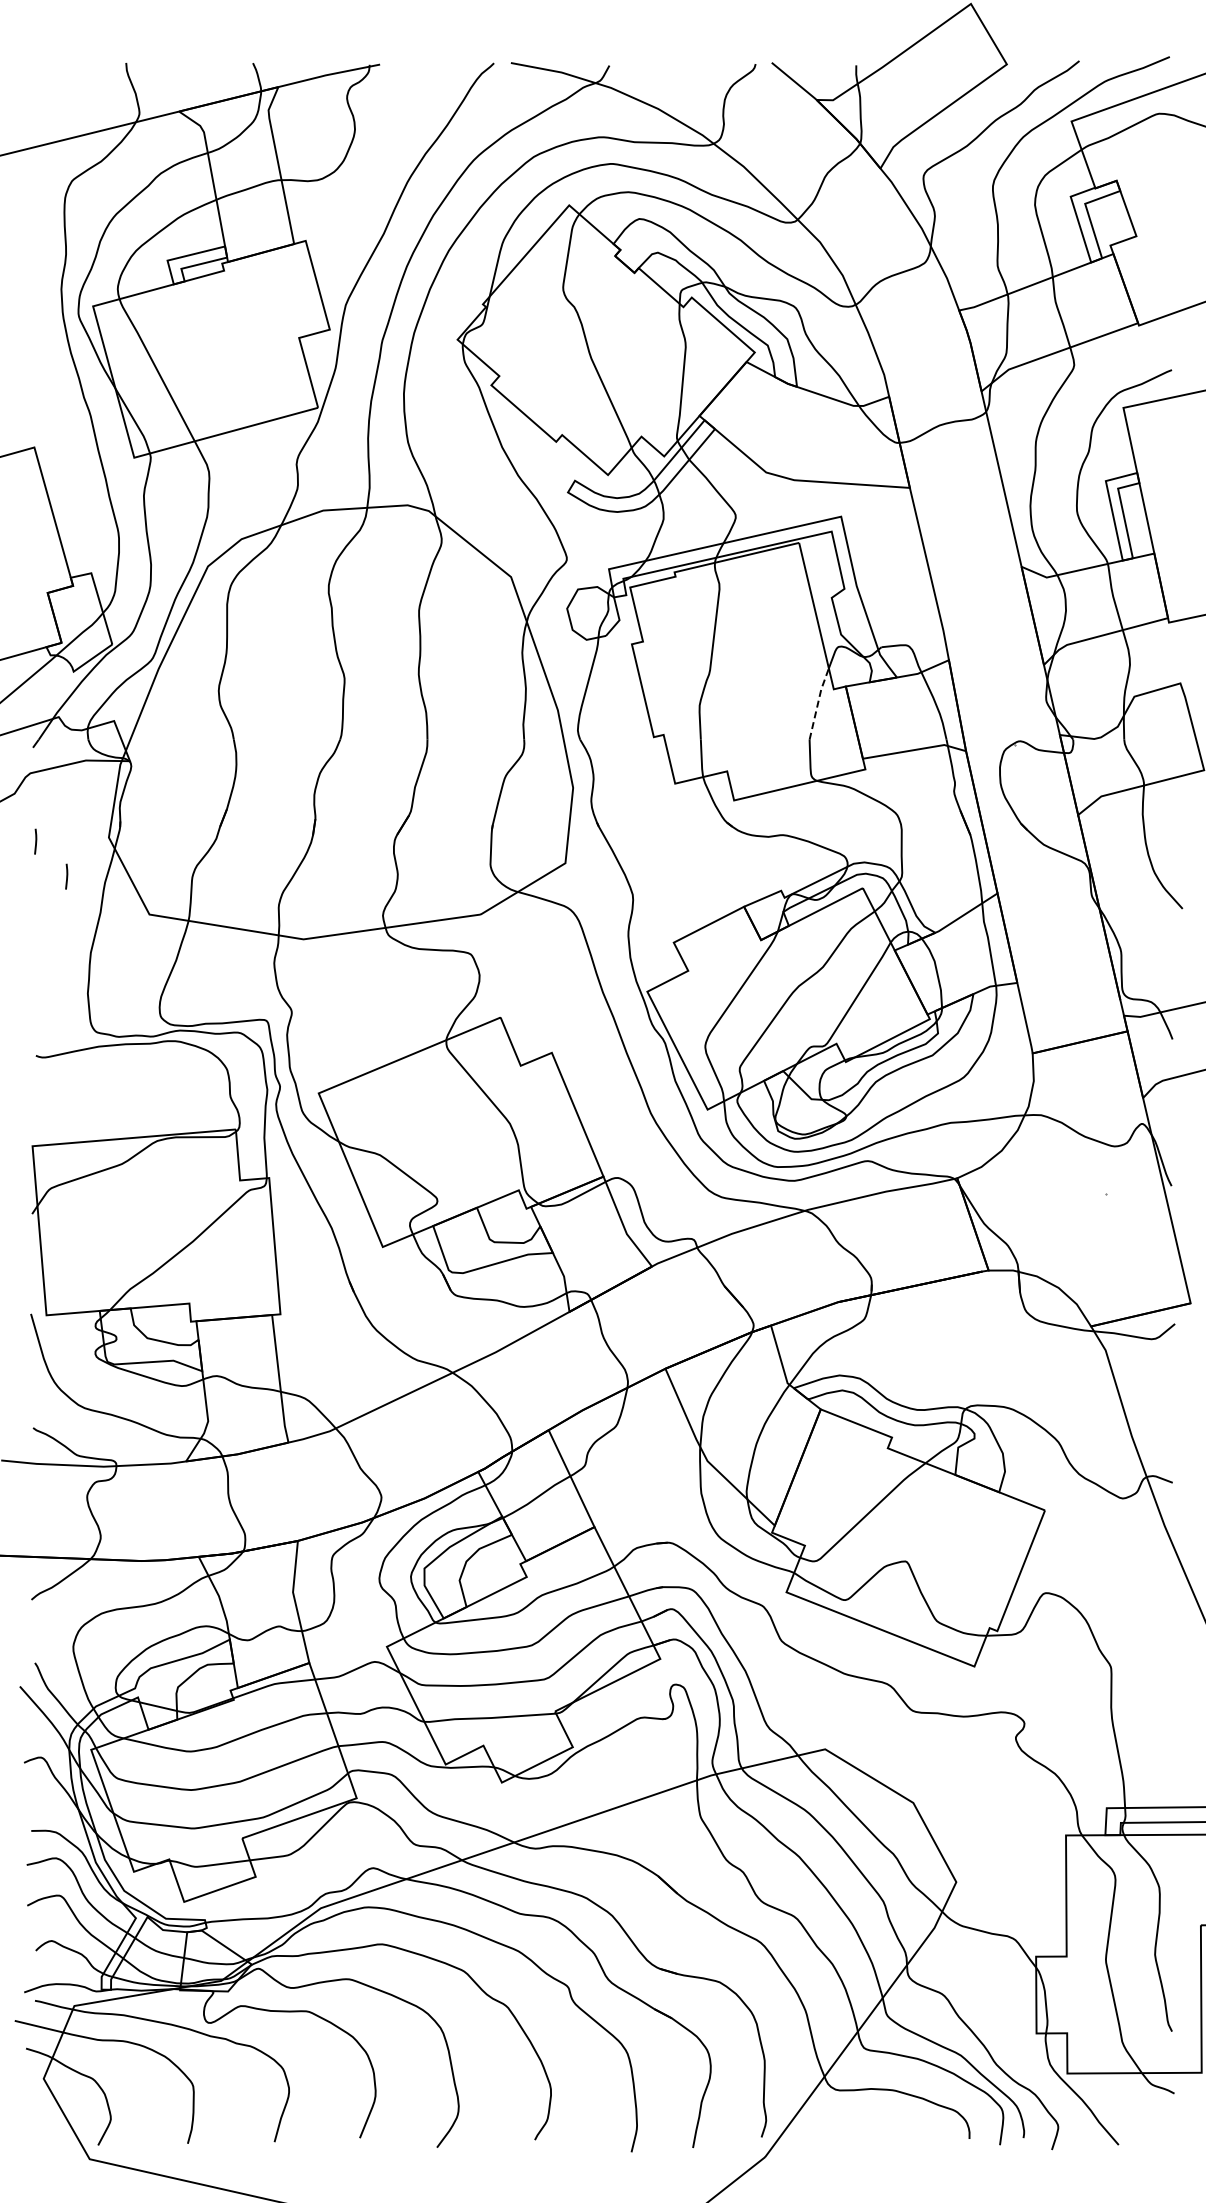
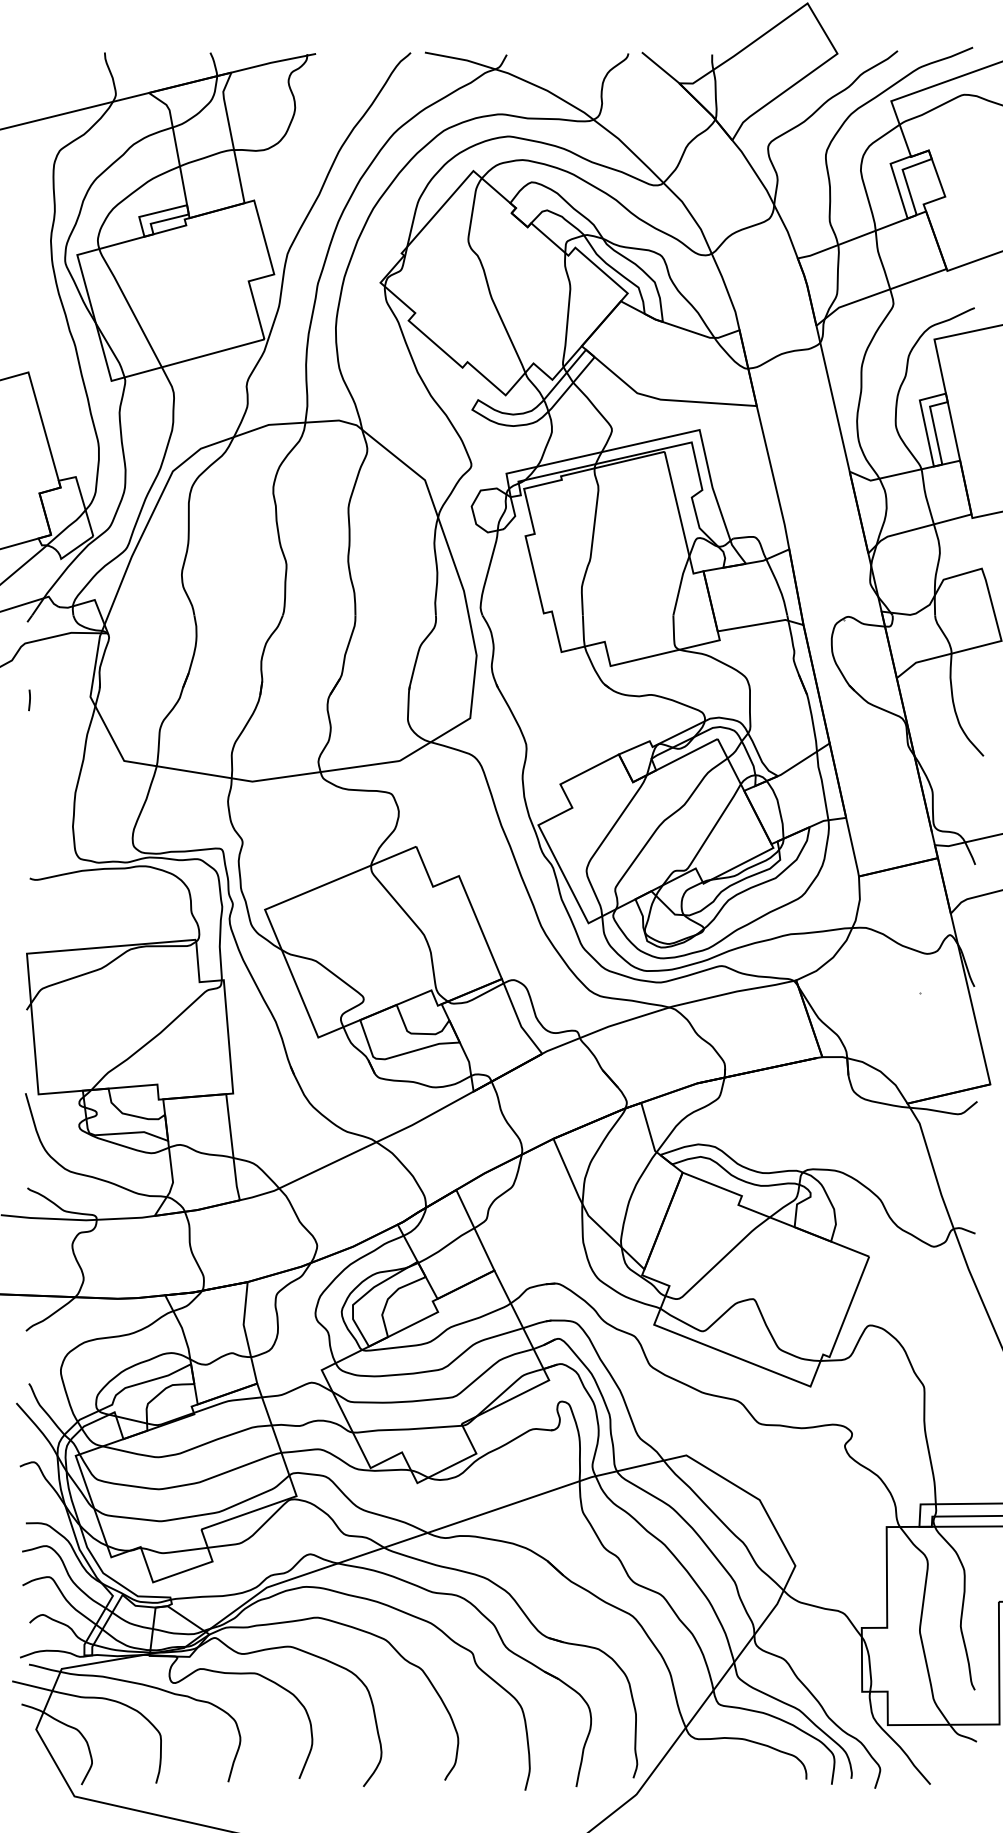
line: (818, 702) -> (680, 584), dashed -> solid
line: (66, 876) -> (55, 729), removed

